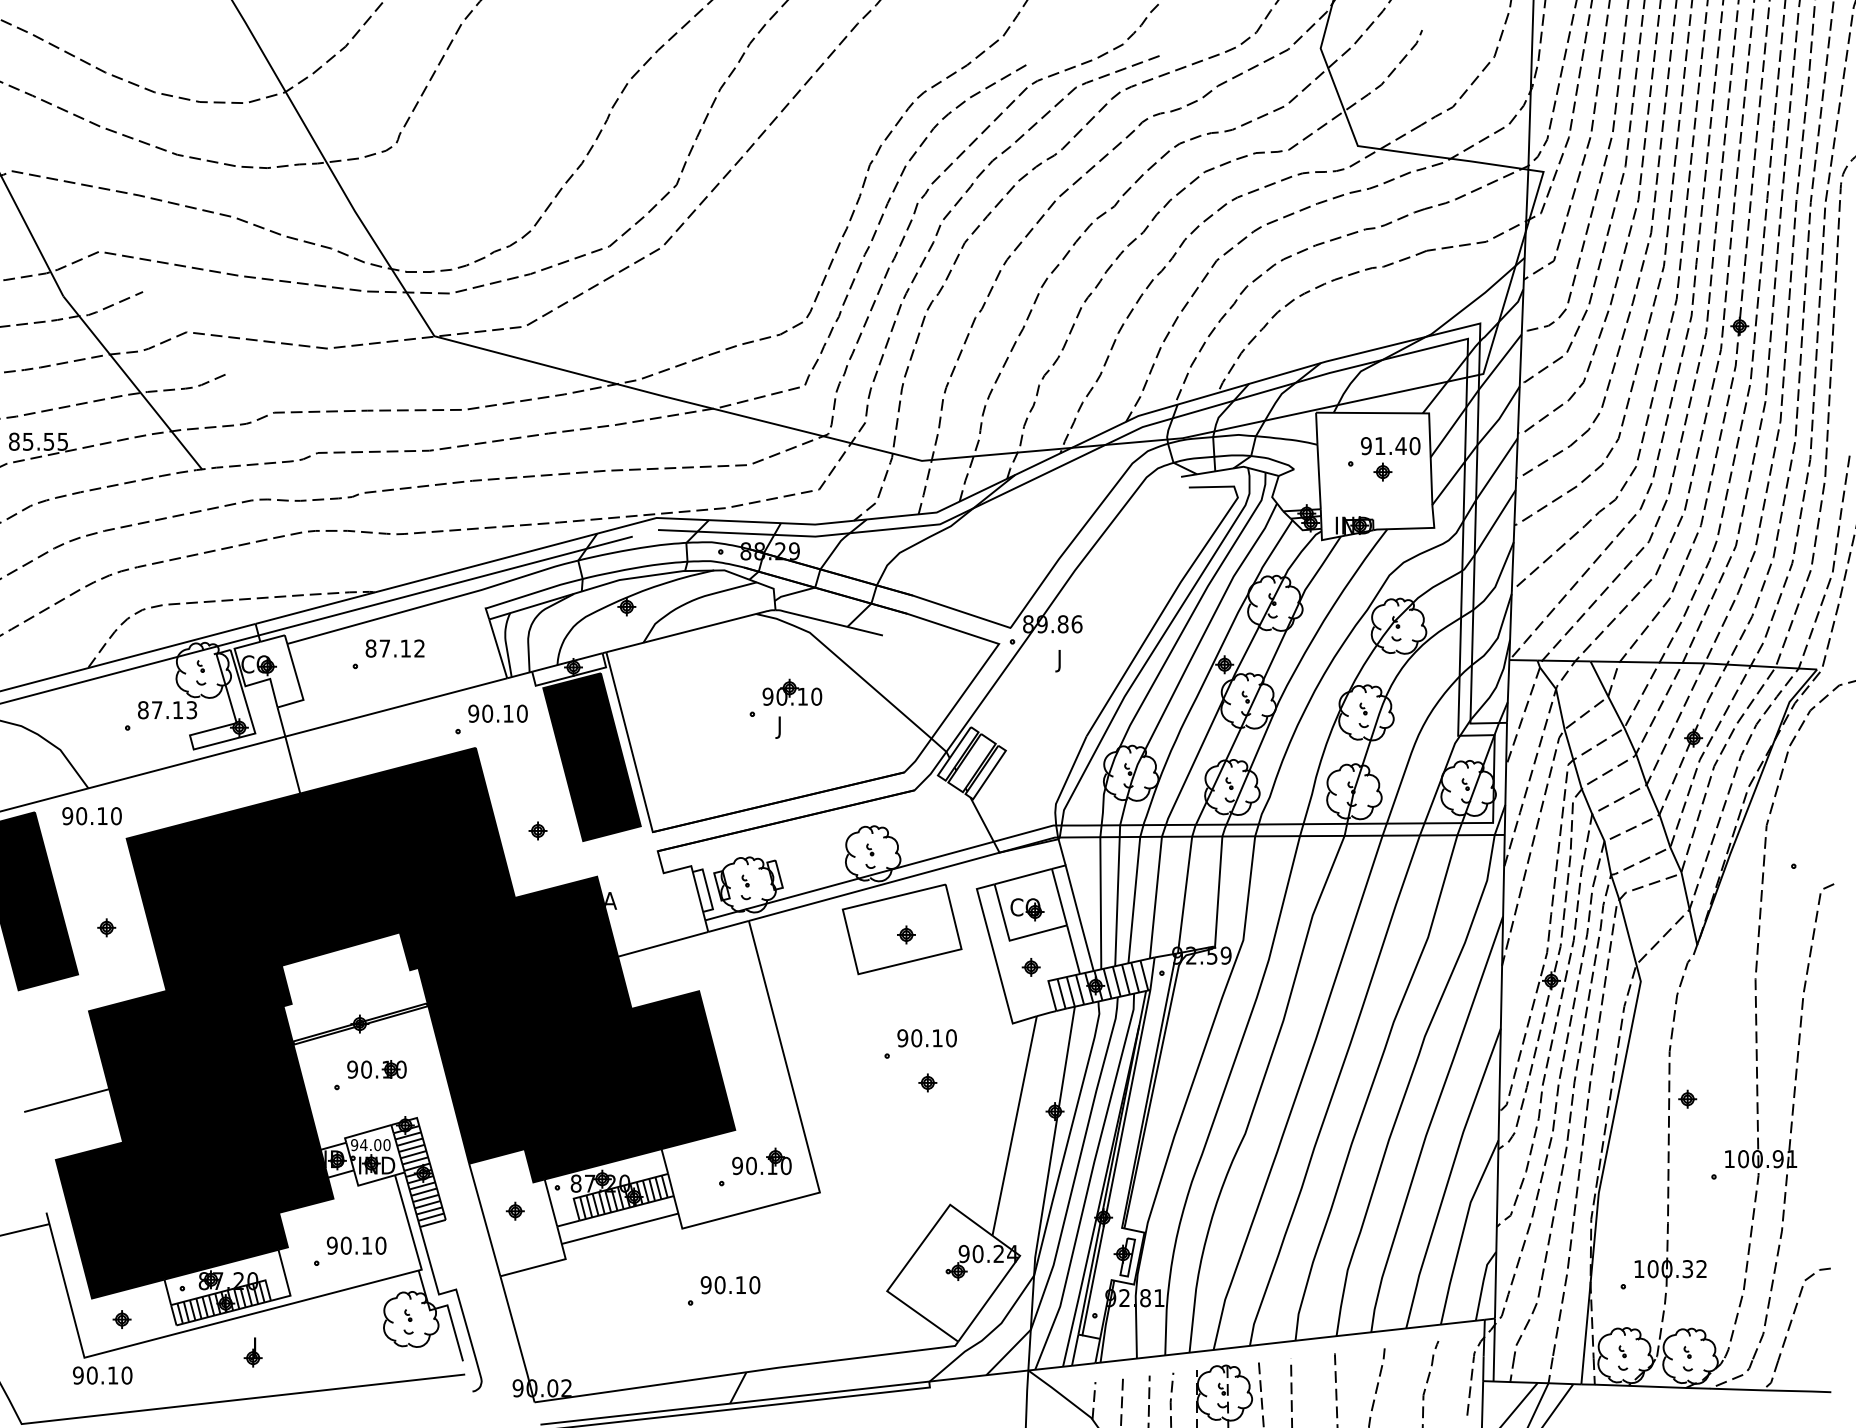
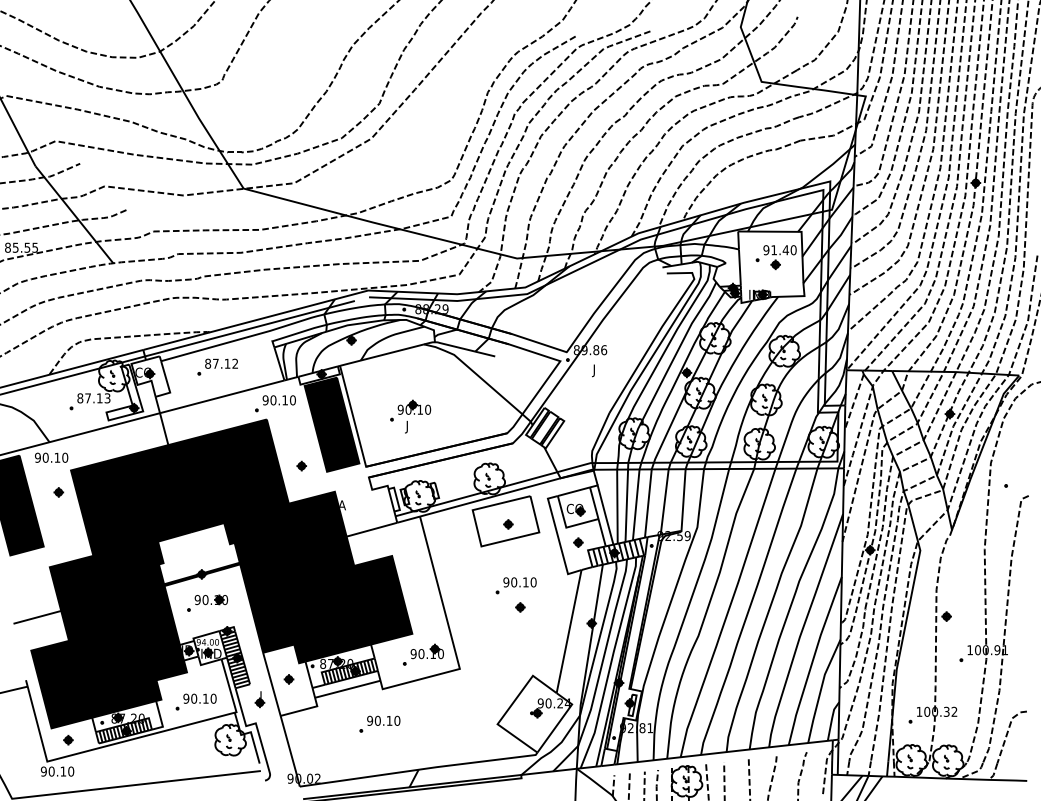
part: (785, 708) -> (410, 416), moved
part: (106, 927) -> (58, 492), moved
part: (722, 1289) -> (379, 723), moved
part: (252, 1352) -> (259, 699), moved

